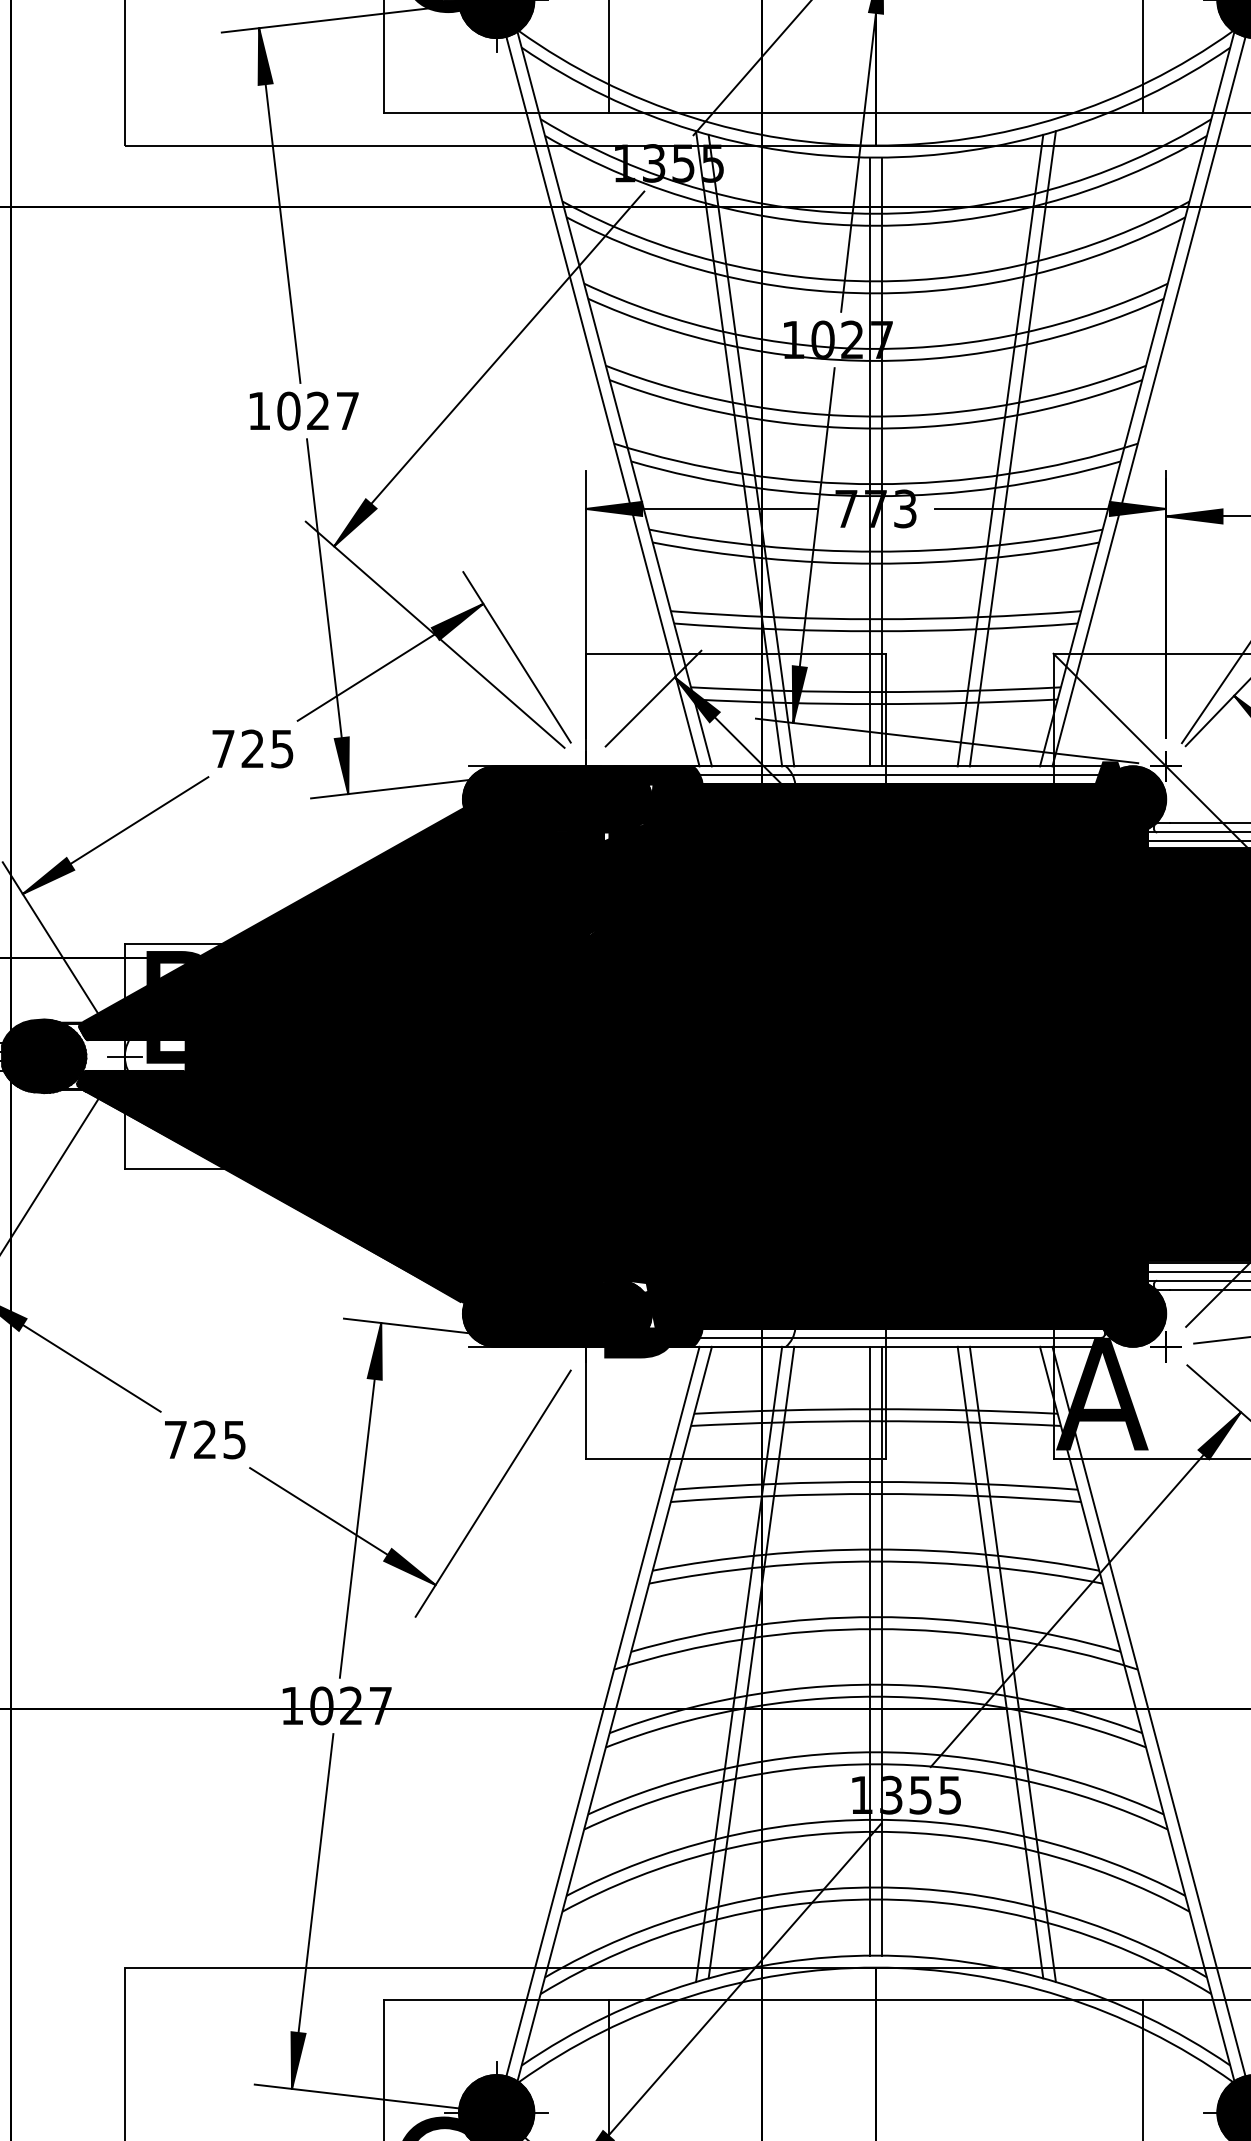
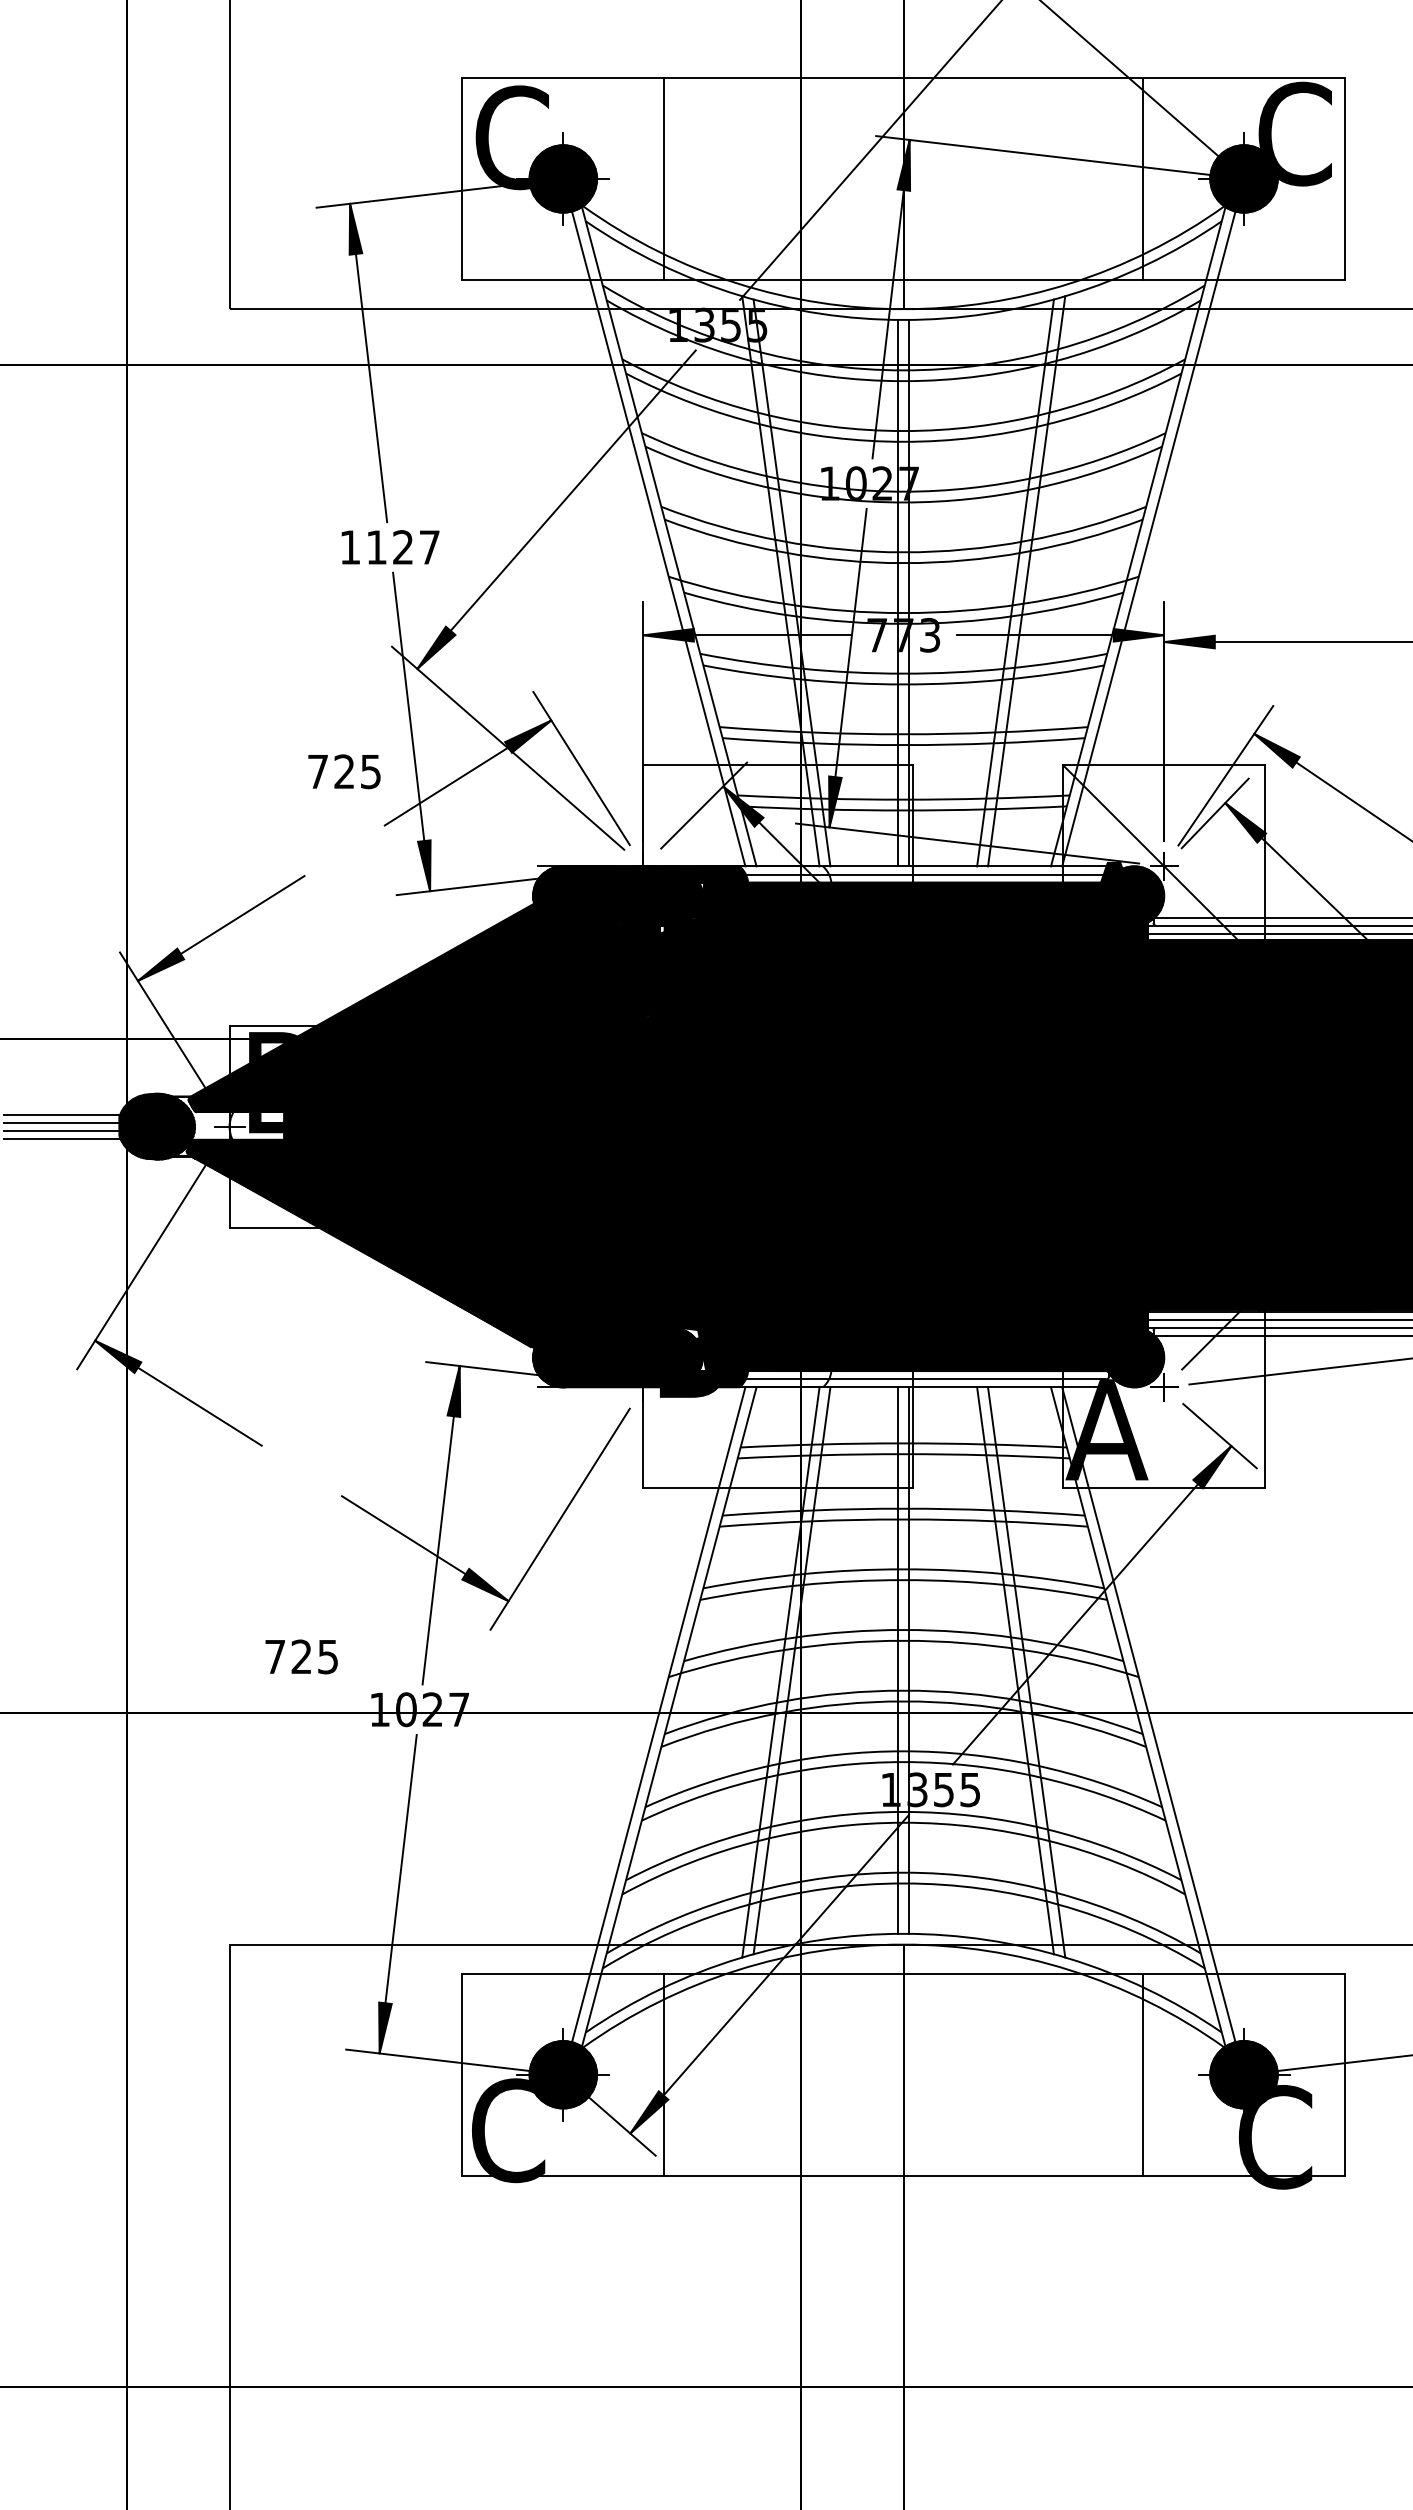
text: (288, 411) -> (376, 547), 1027 -> 1127
text: (252, 748) -> (344, 771), moved
text: (204, 1439) -> (301, 1656), moved

